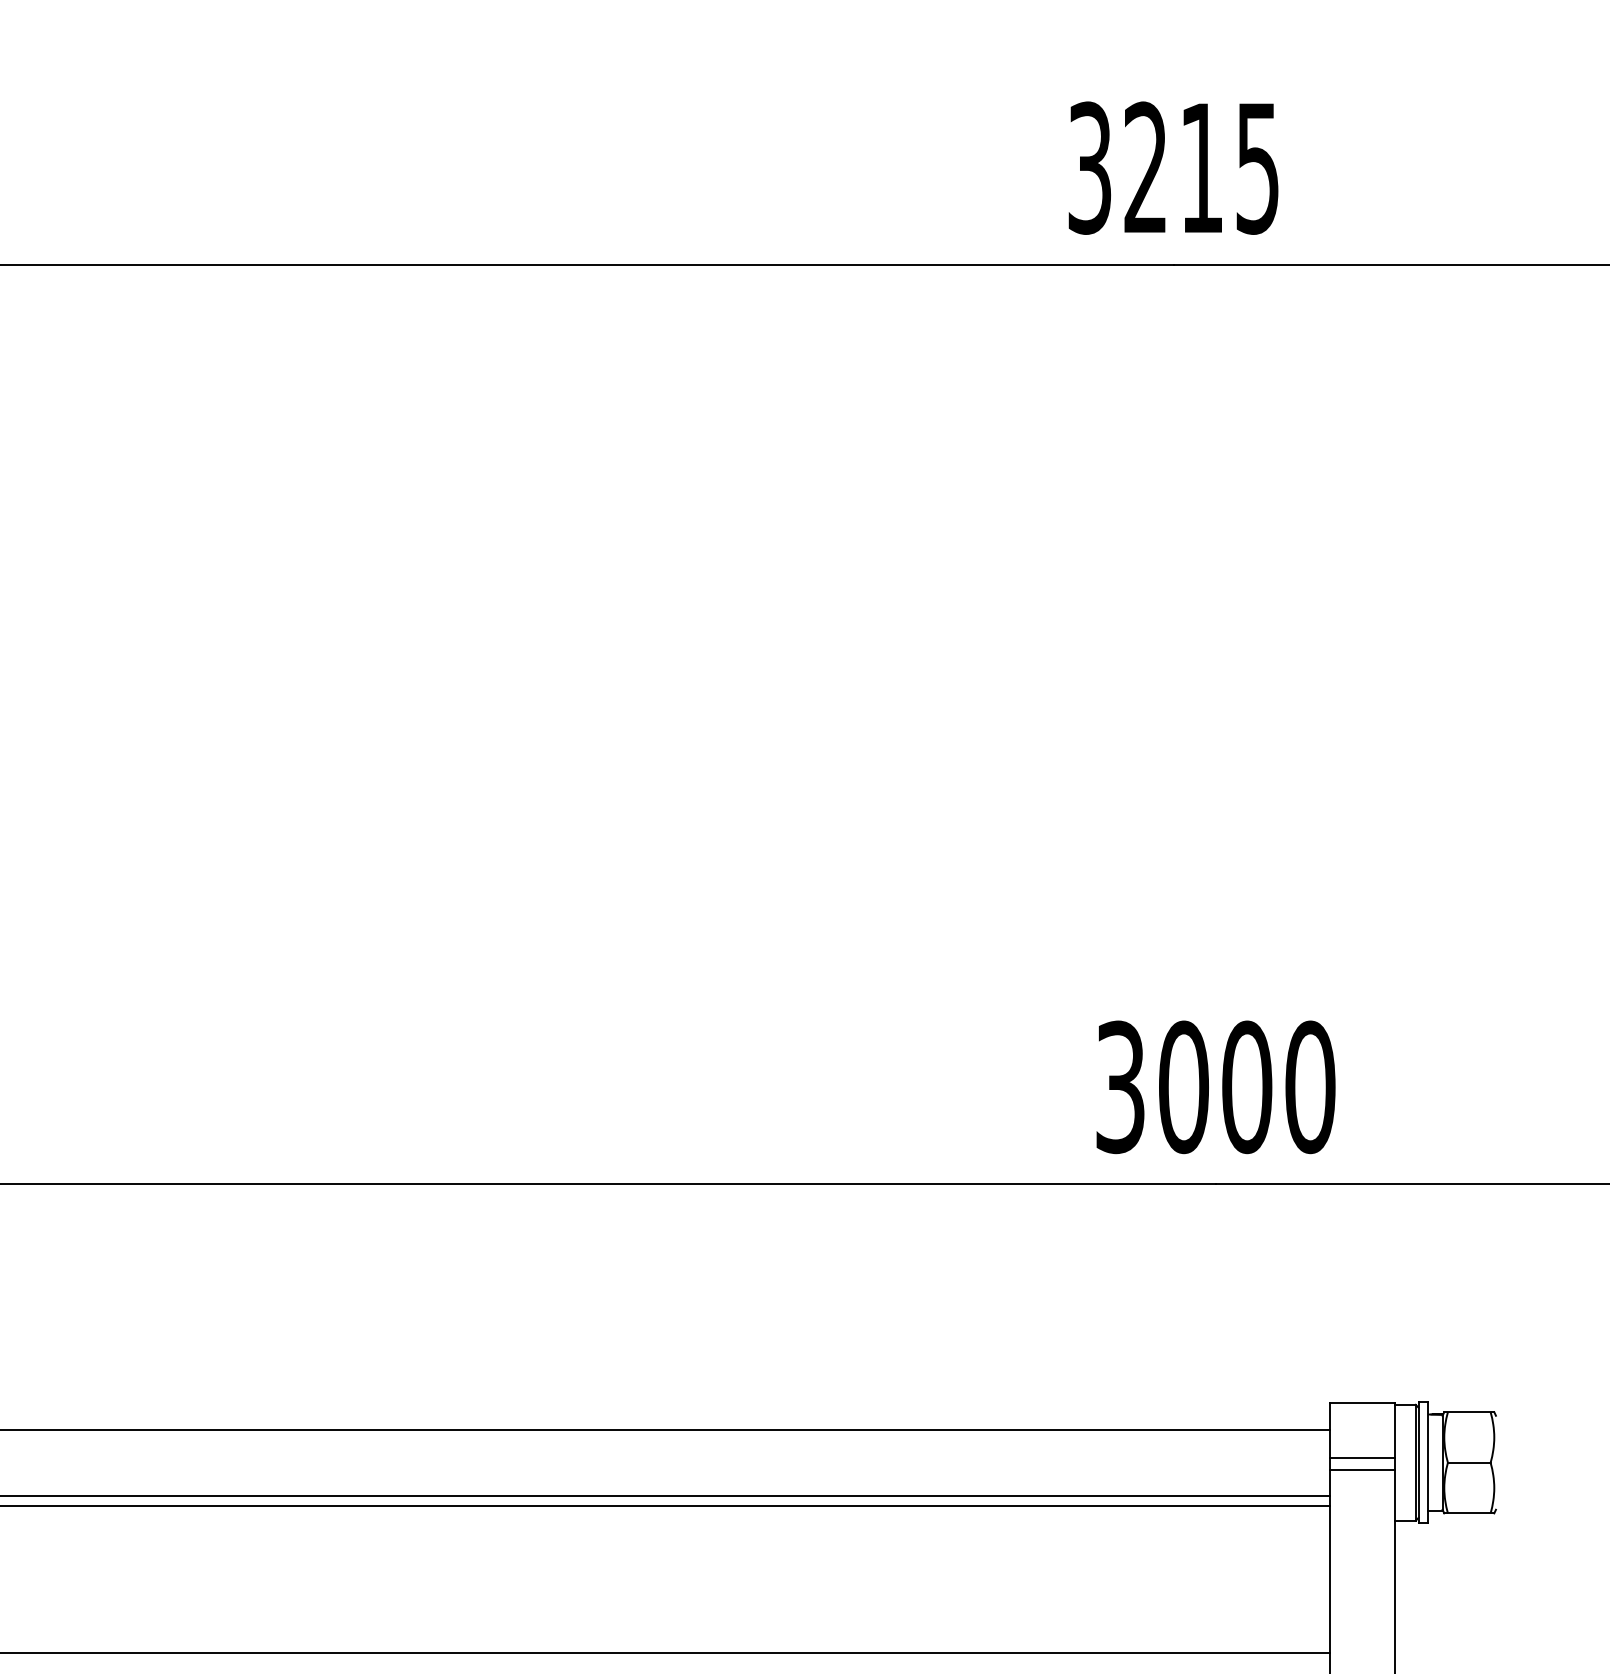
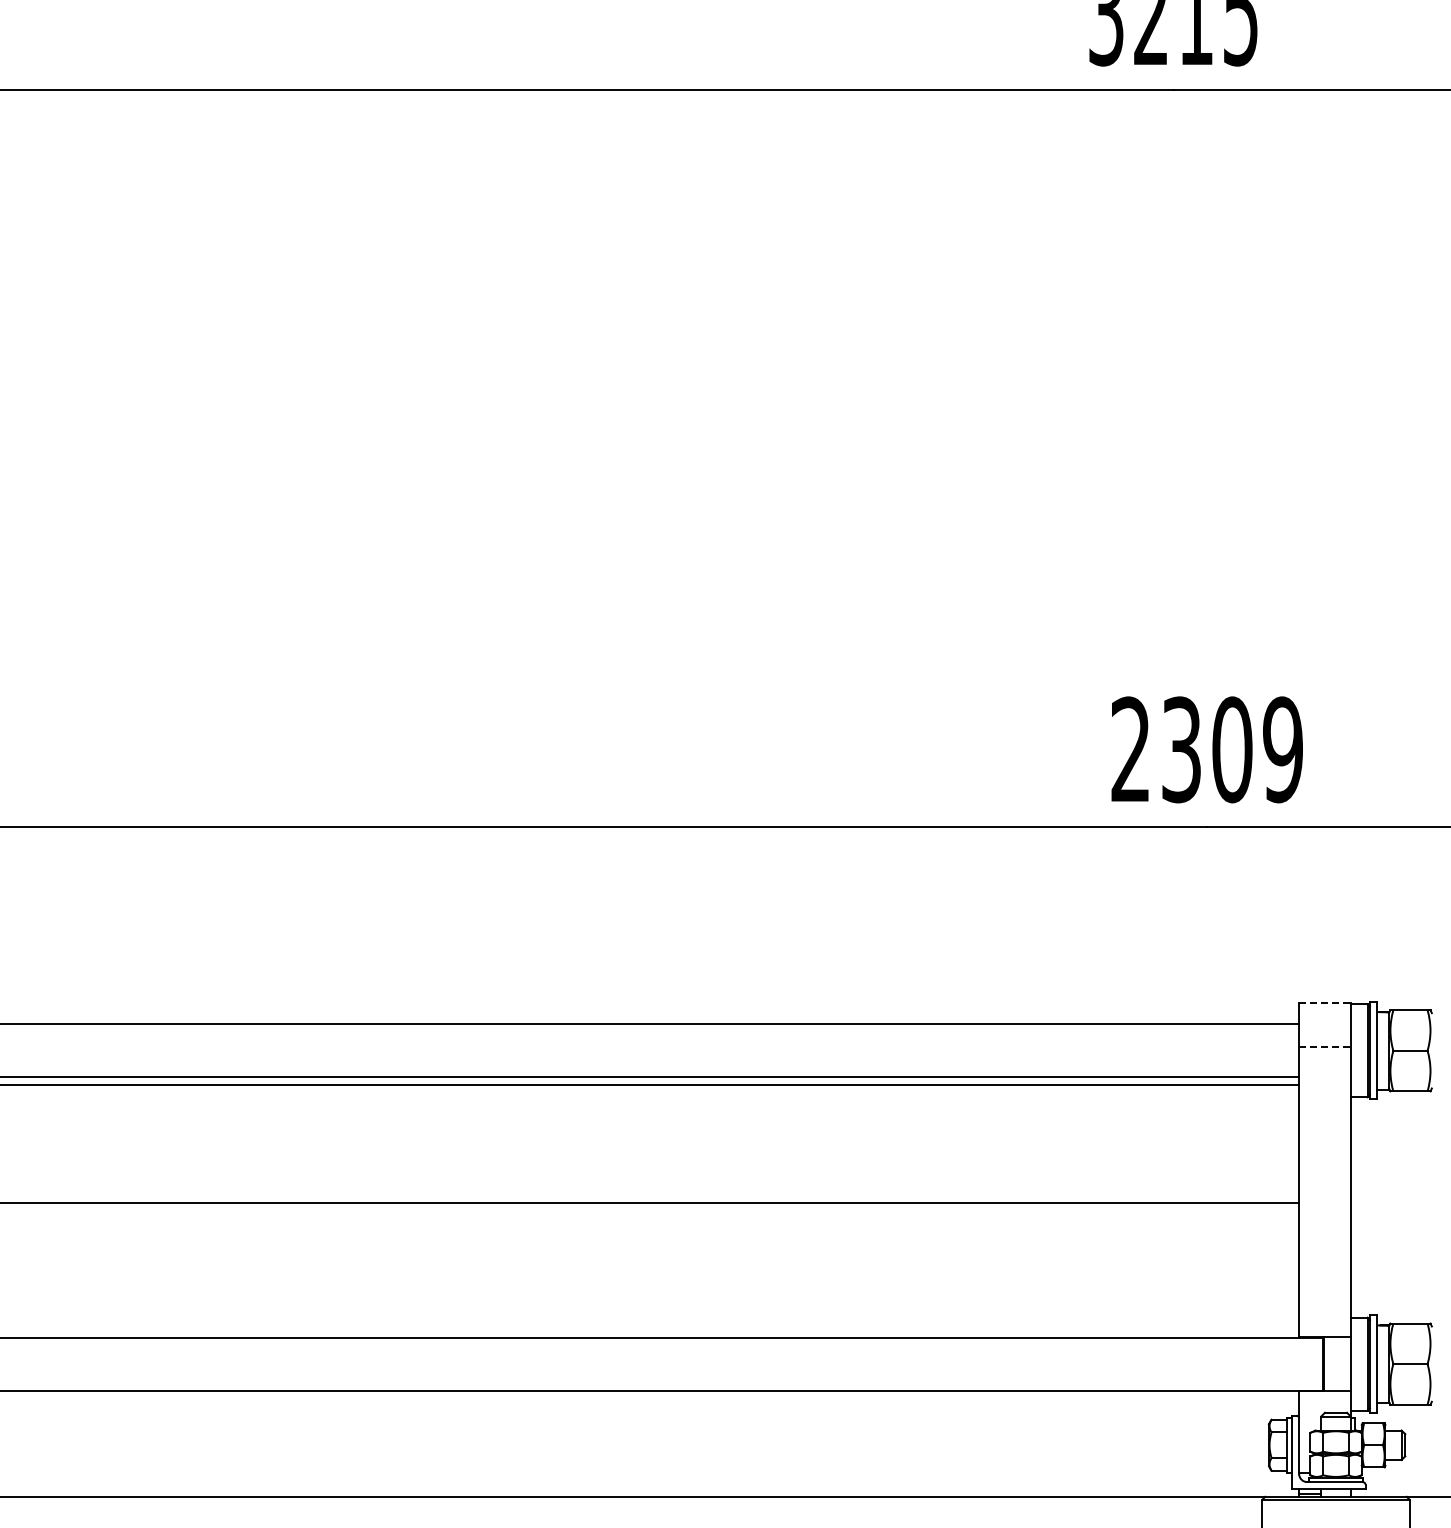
text: (1216, 1086) -> (1207, 749), 3000 -> 2309
line: (1362, 1402) -> (1324, 1002), solid -> dashed
line: (1362, 1457) -> (1324, 1046), solid -> dashed
line: (1362, 1469) -> (1324, 1056), removed

